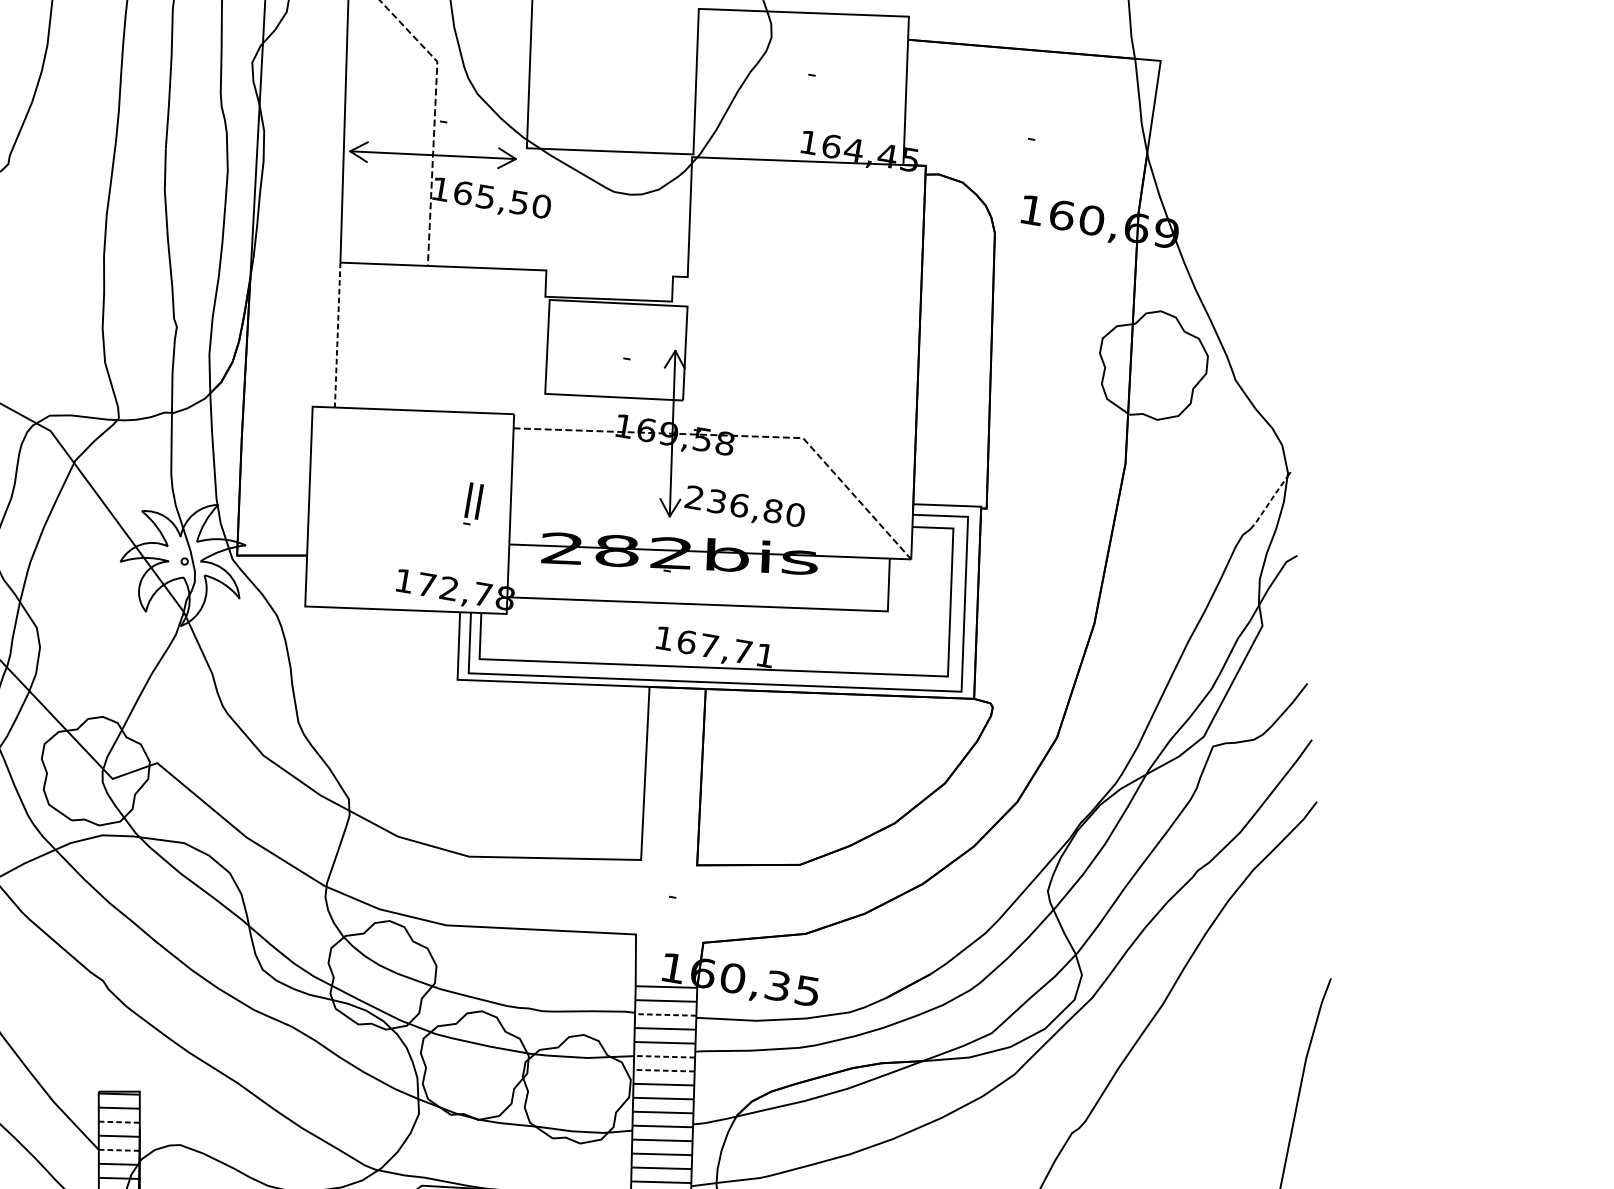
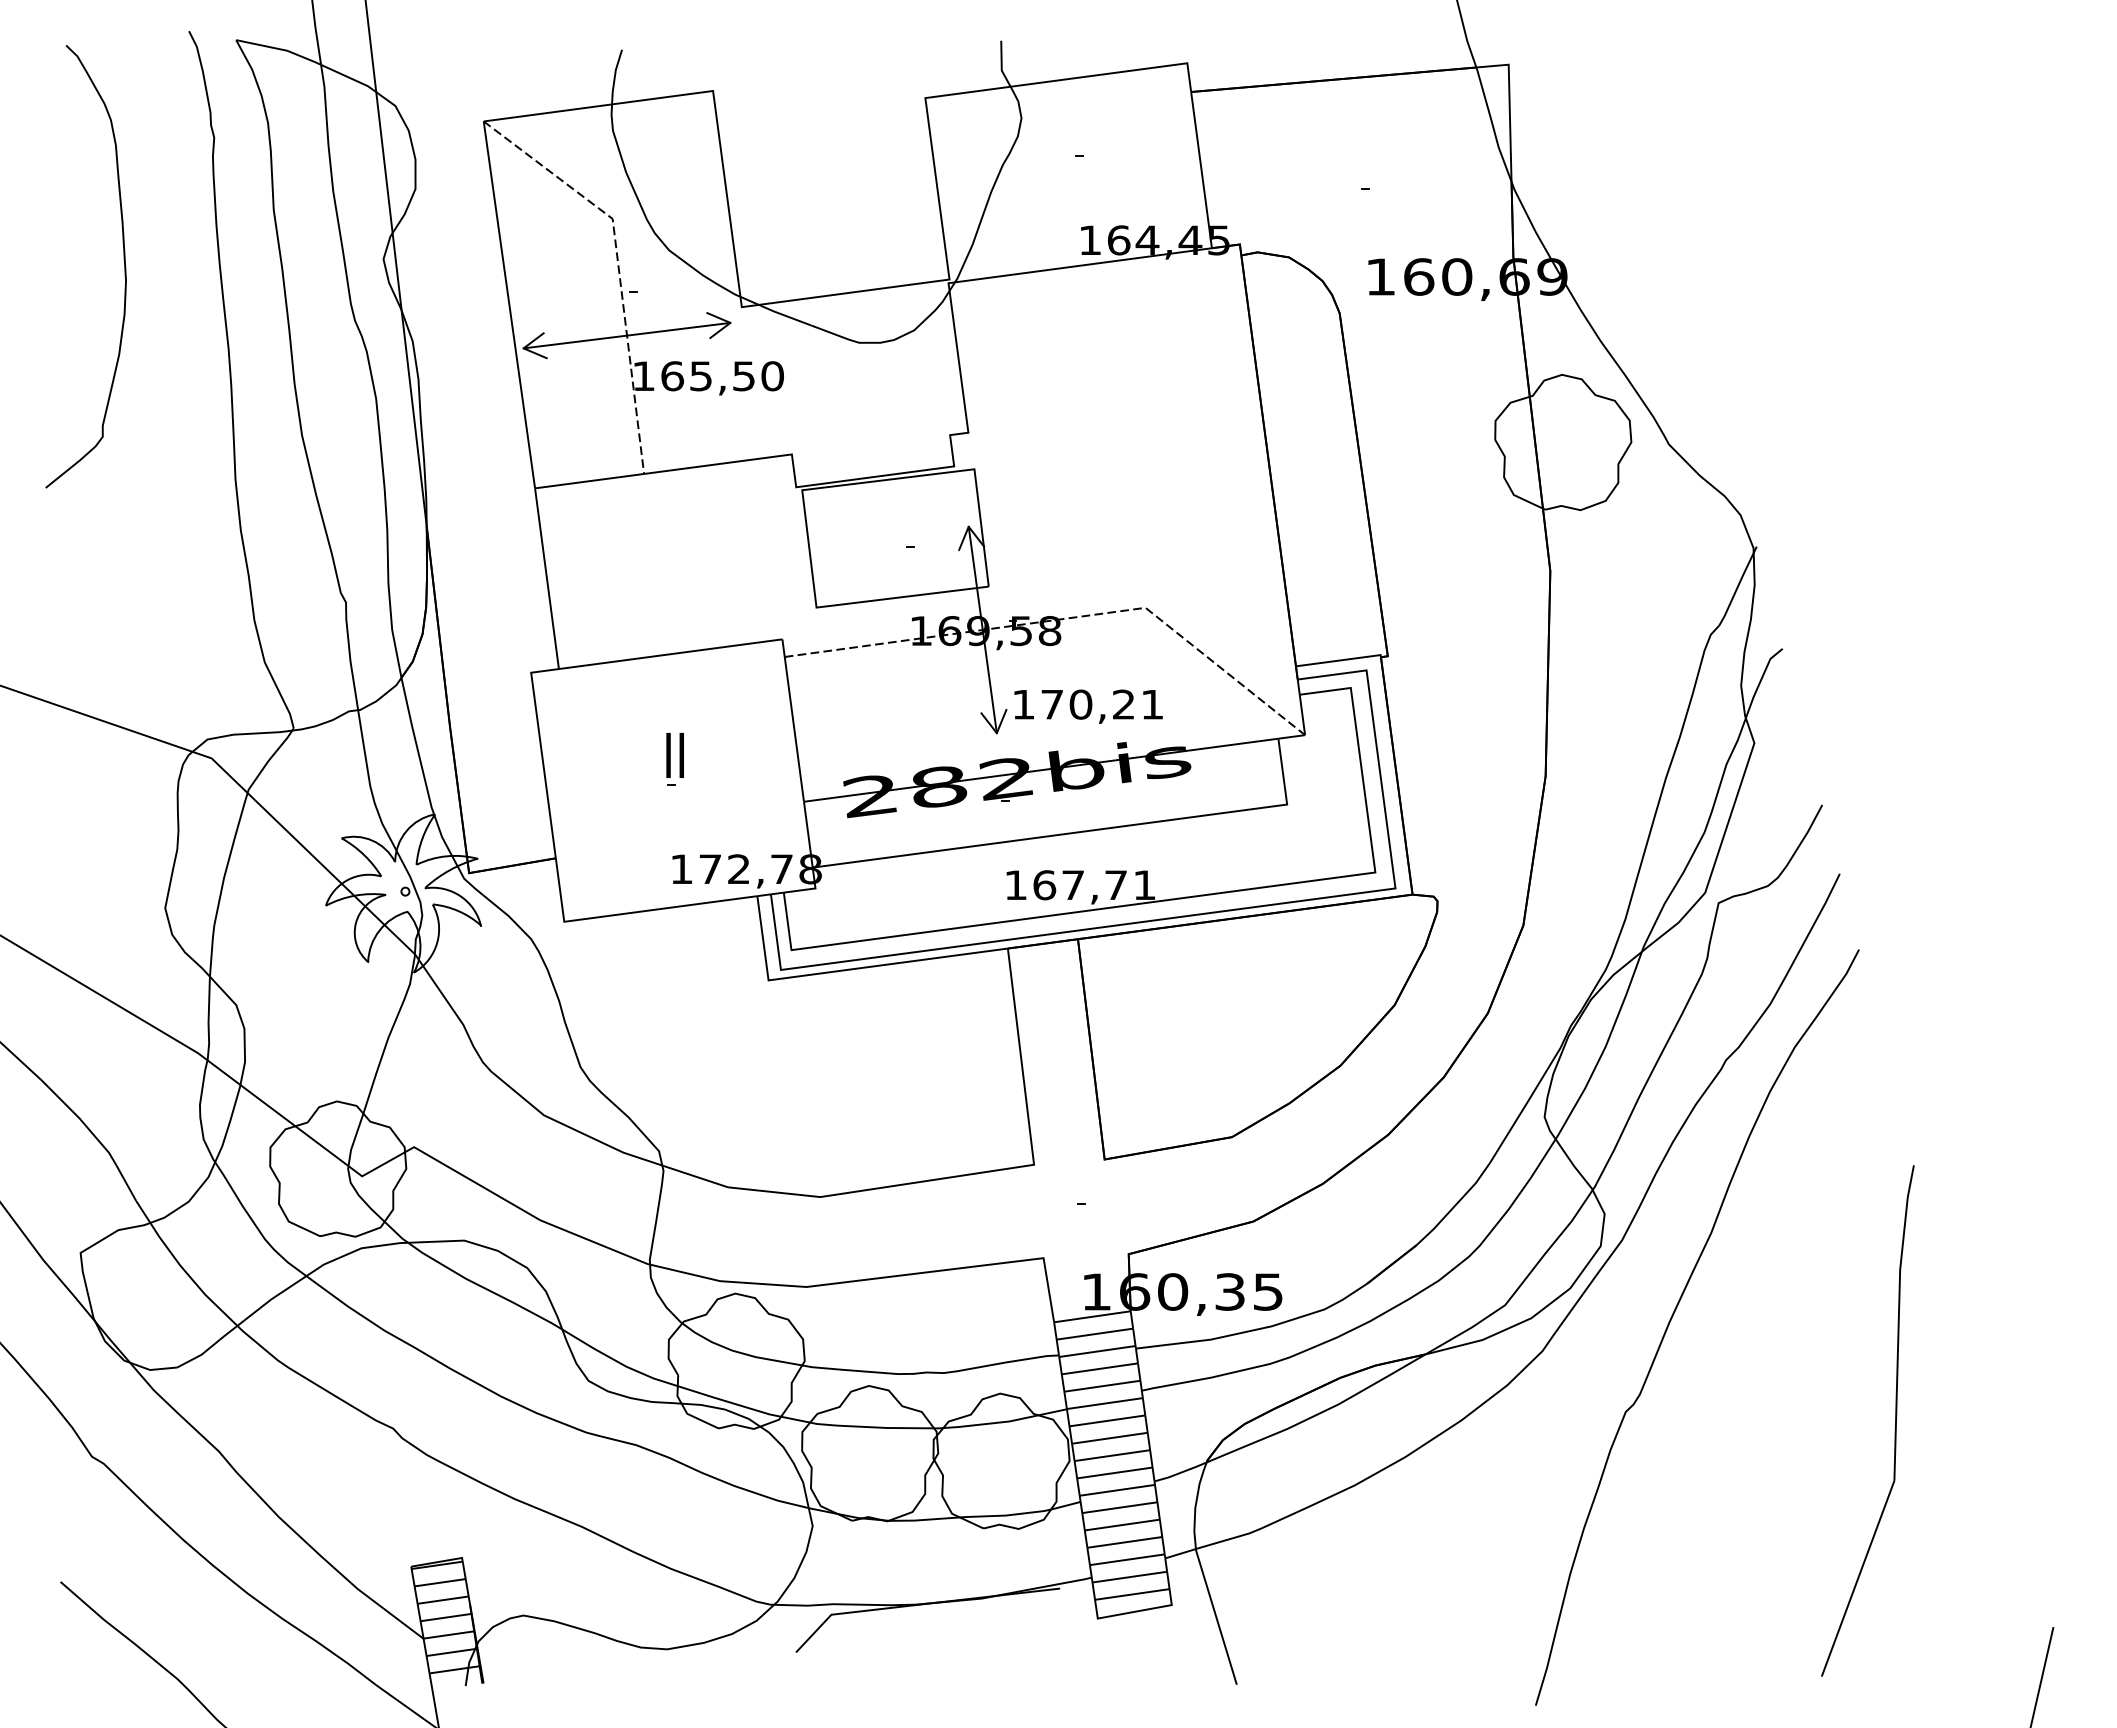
line: (337, 335) -> (547, 579), dashed -> solid
line: (1269, 503) -> (1736, 589), dashed -> solid
part: (473, 504) -> (674, 759), moved
text: (744, 506) -> (1087, 704), 236,80 -> 170,21
line: (665, 1014) -> (1097, 1351), dashed -> solid
line: (664, 1056) -> (1104, 1403), dashed -> solid
line: (663, 1070) -> (1106, 1420), dashed -> solid
line: (119, 1122) -> (443, 1600), dashed -> solid
line: (118, 1149) -> (448, 1634), dashed -> solid

